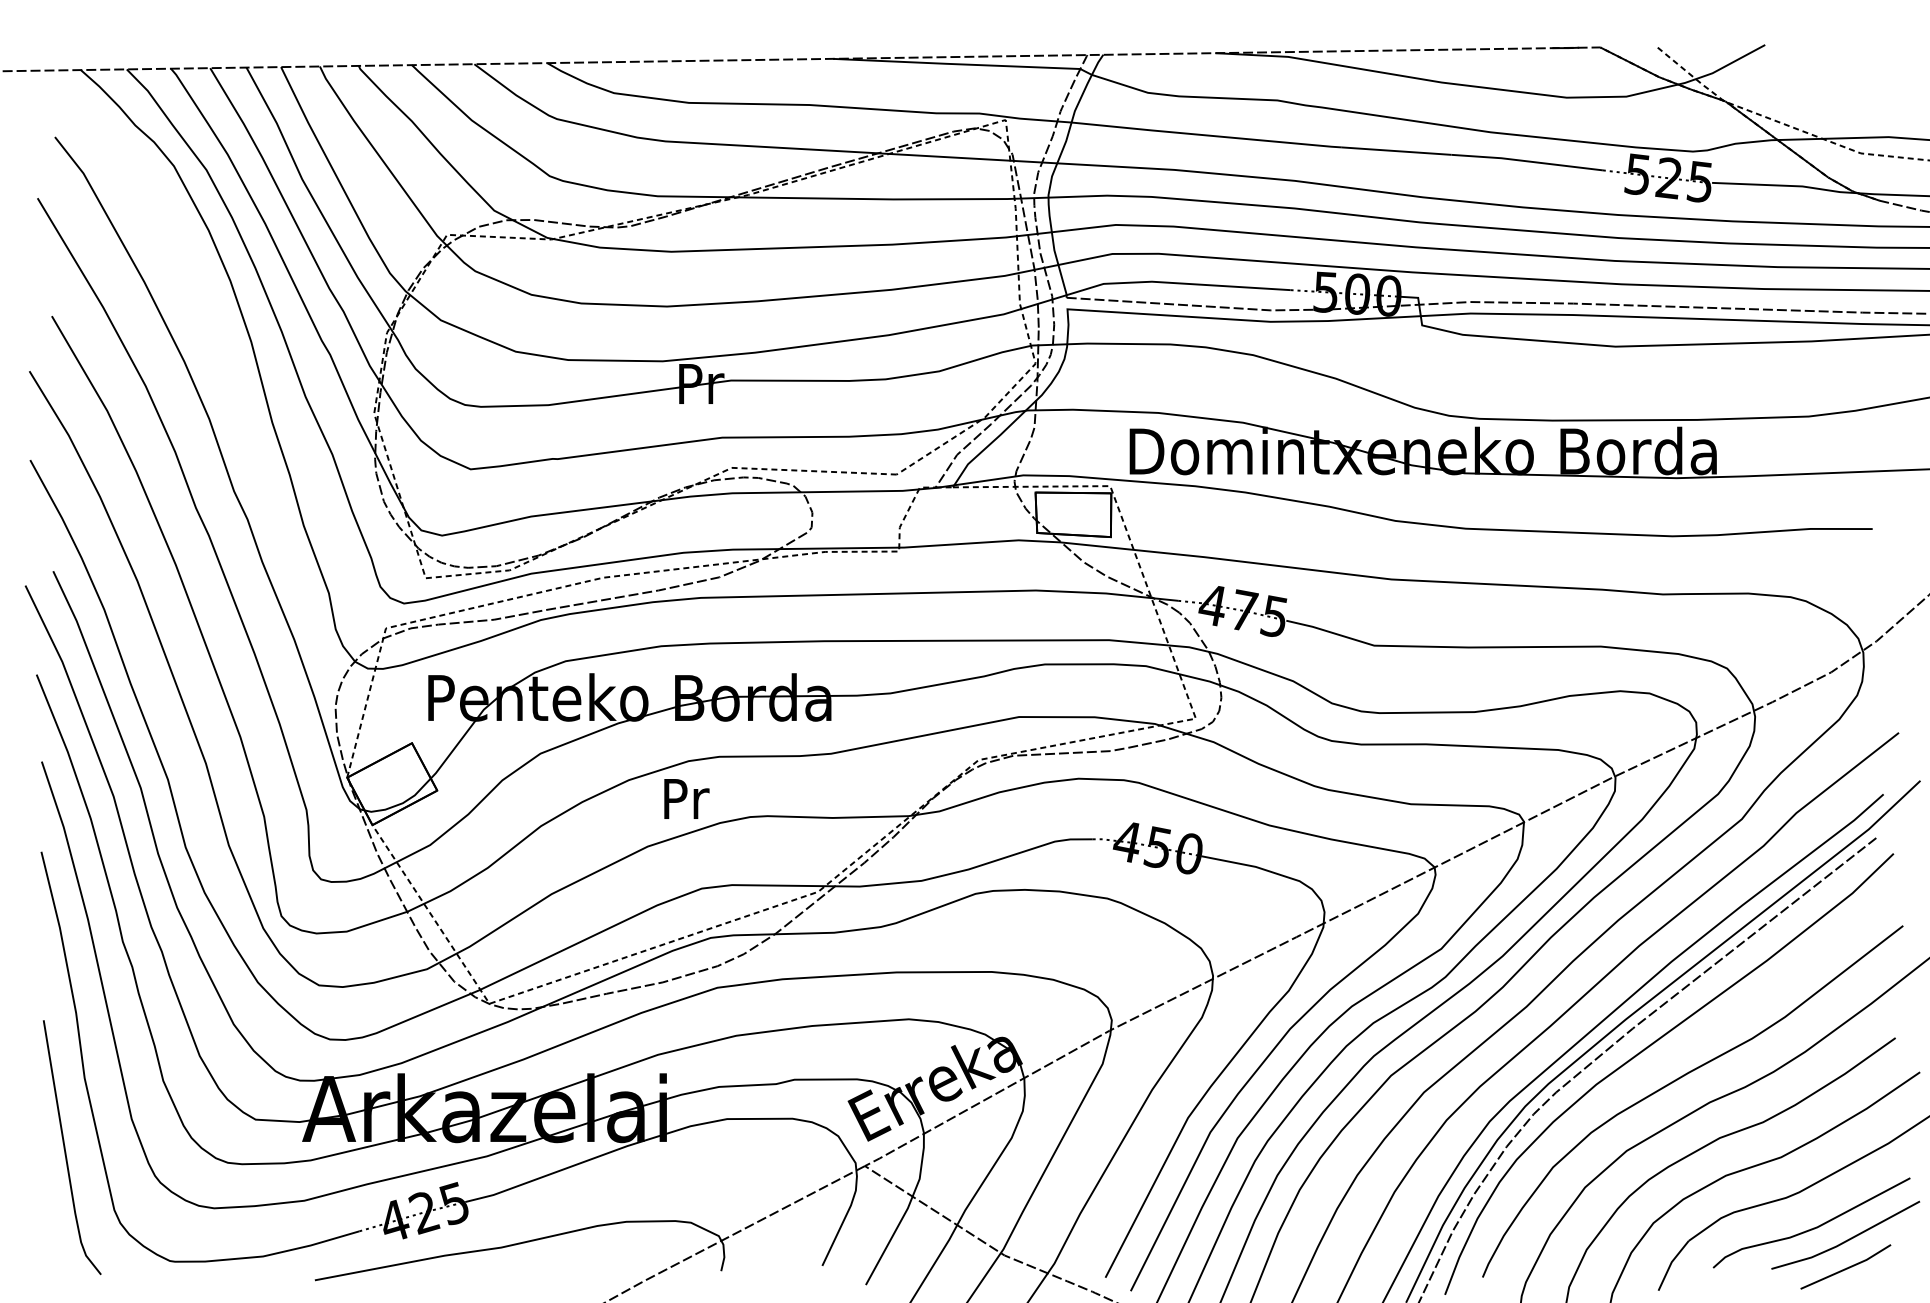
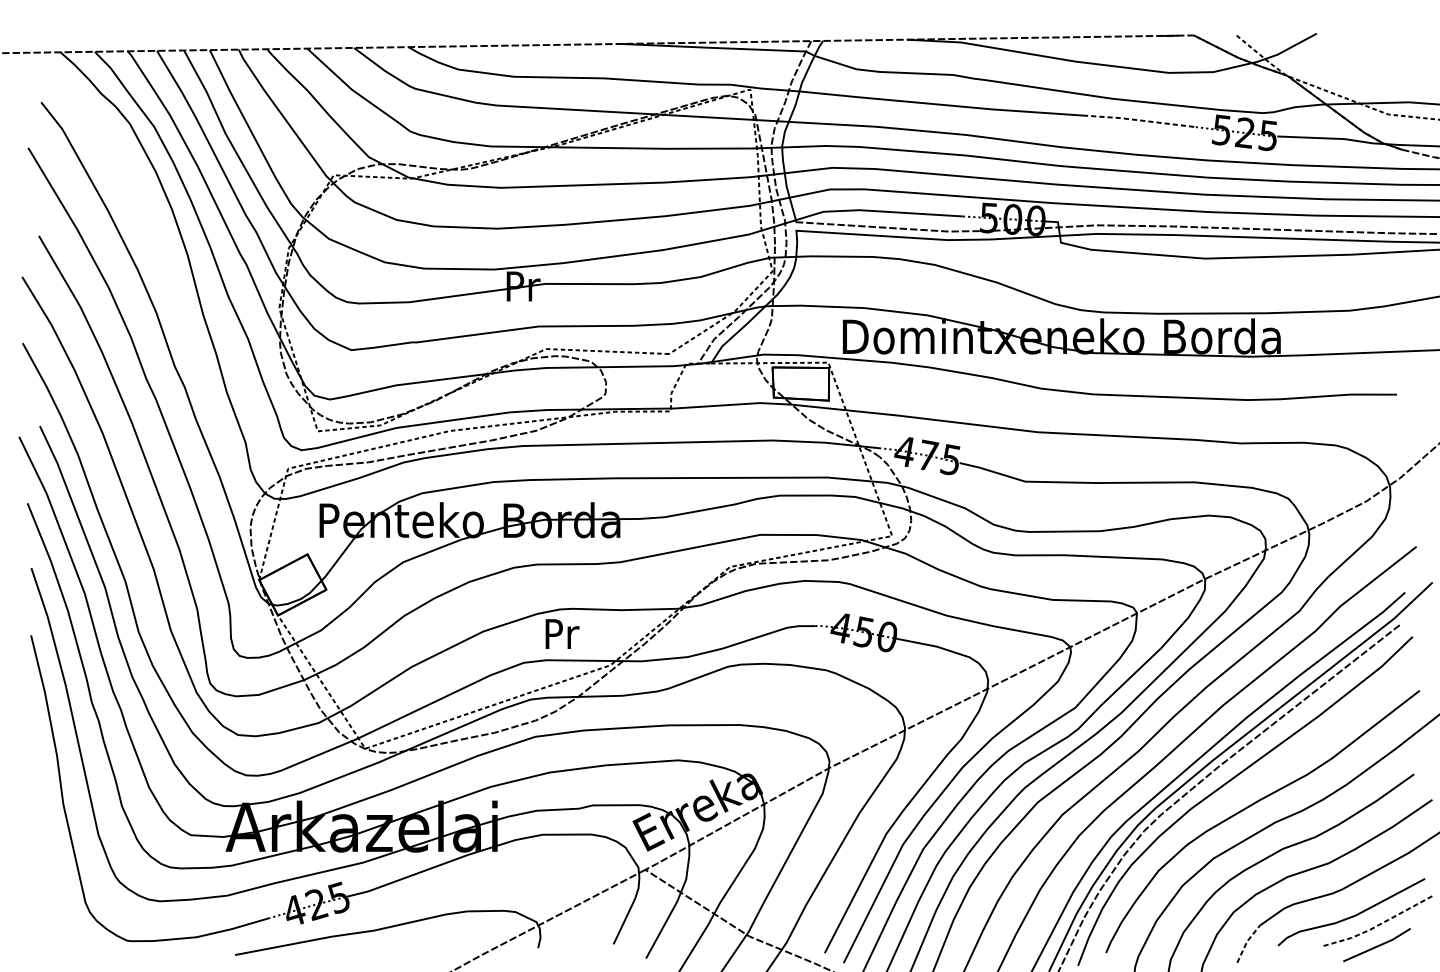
line: (1527, 161) -> (1139, 120), solid -> dashed
text: (686, 798) -> (562, 633), moved
line: (65, 1147) -> (49, 855), removed
line: (1846, 1241) -> (1377, 926), solid -> dashed
line: (1671, 1263) -> (1246, 942), solid -> dashed

